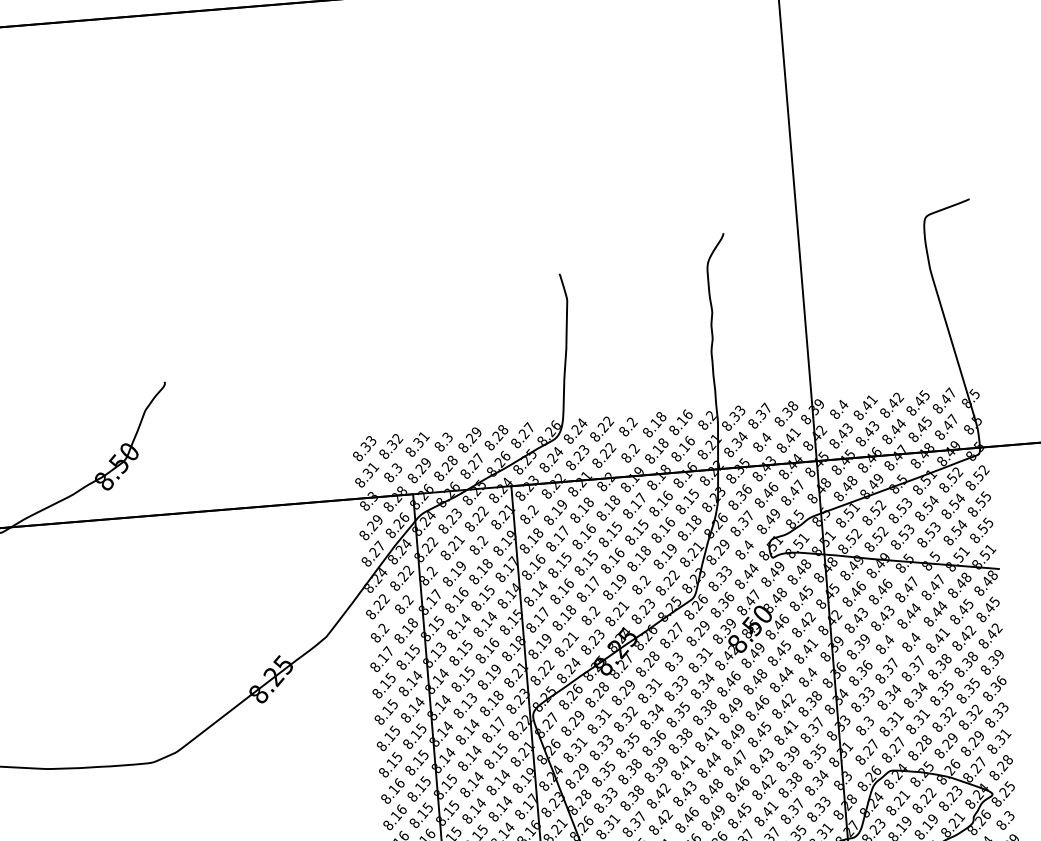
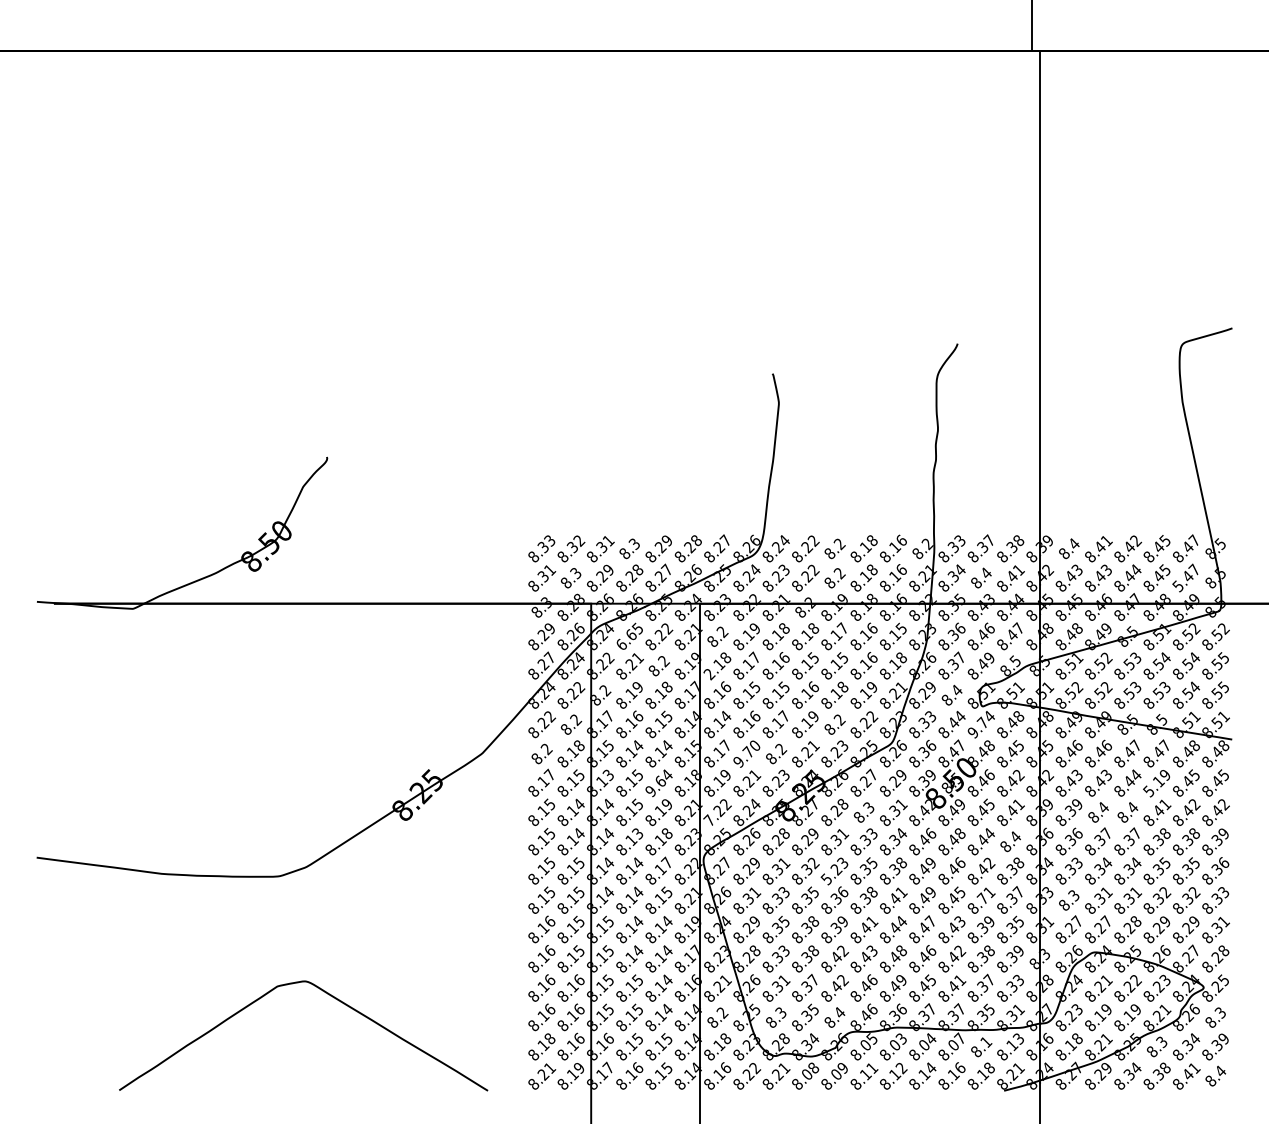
text: (939, 435) -> (1177, 586), 8.47 -> 5.47
text: (450, 520) -> (629, 636), 8.23 -> 6.65
text: (524, 549) -> (709, 674), 8.18 -> 2.18
text: (773, 574) -> (981, 724), 8.49 -> 9.74
text: (934, 614) -> (1156, 783), 8.44 -> 5.19
text: (564, 617) -> (747, 753), 8.18 -> 9.70
text: (487, 650) -> (659, 783), 8.16 -> 9.64
text: (534, 680) -> (708, 820), 8.22 -> 7.22
text: (651, 717) -> (834, 871), 8.34 -> 5.23
text: (786, 729) -> (982, 897), 8.41 -> 8.71
text: (823, 774) -> (1018, 950), 8.34 -> 8.39

